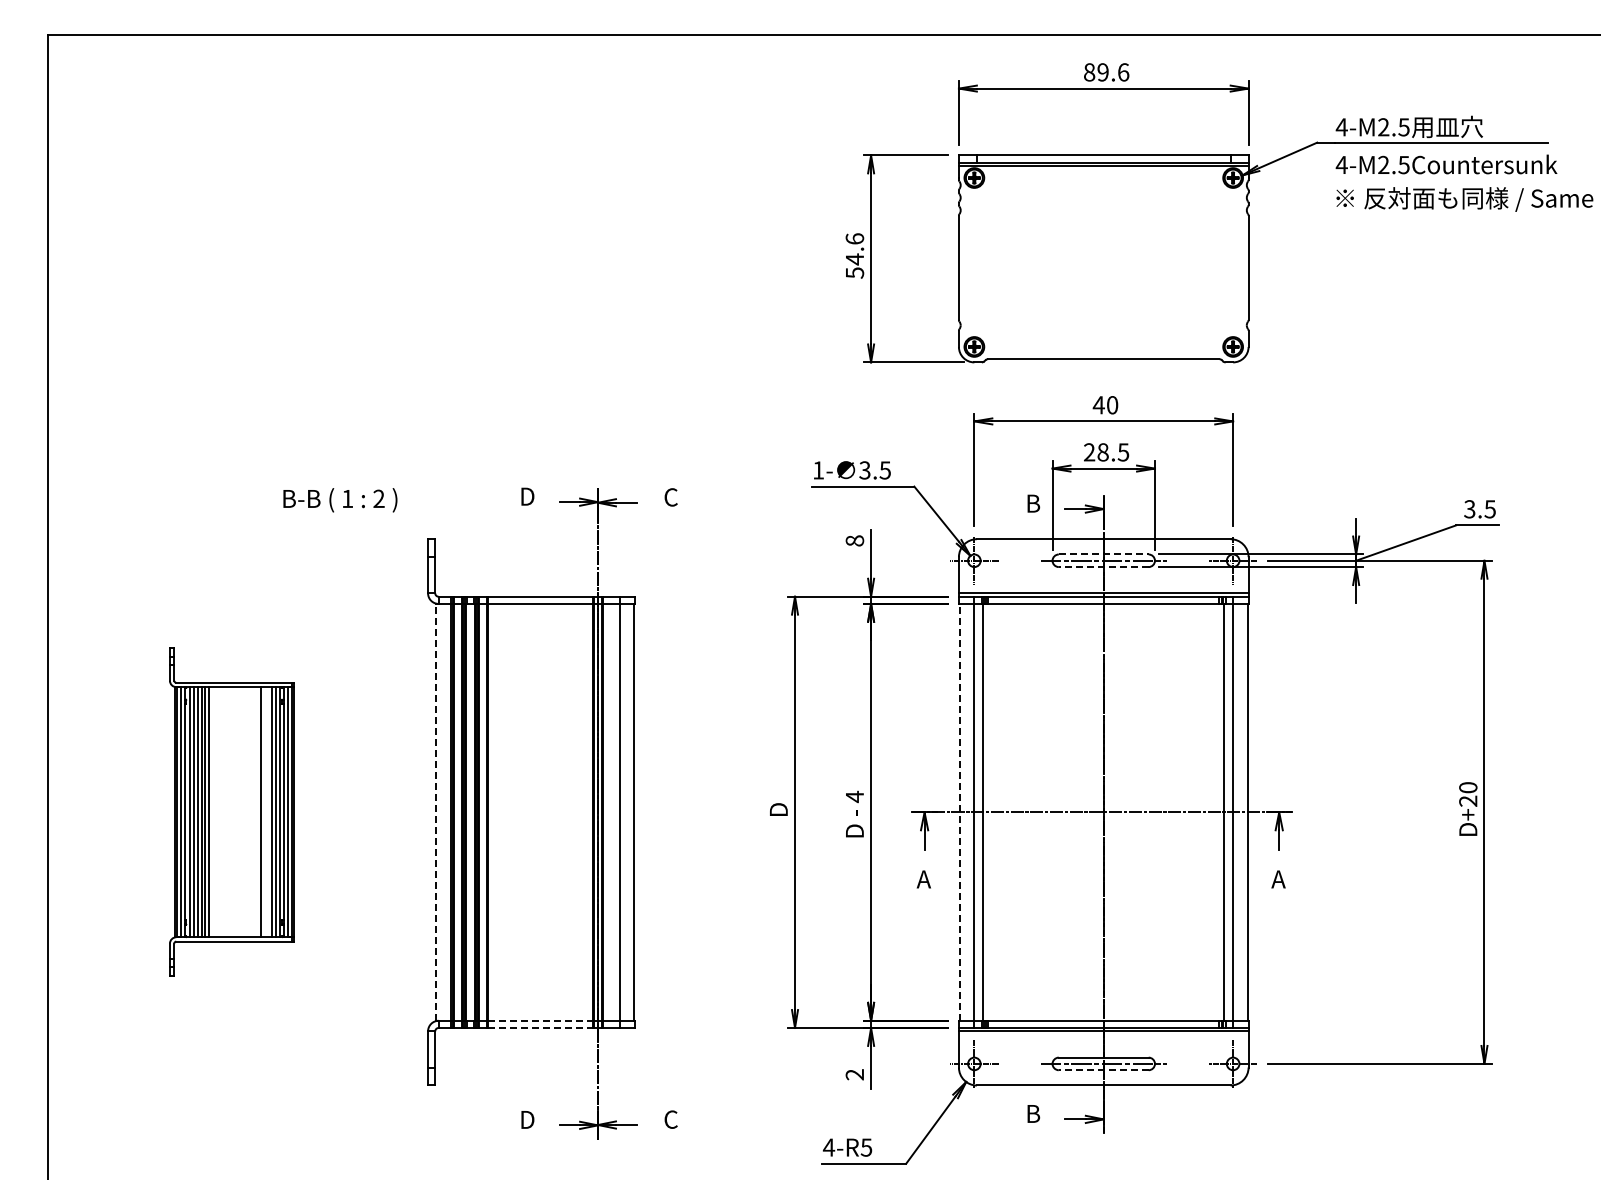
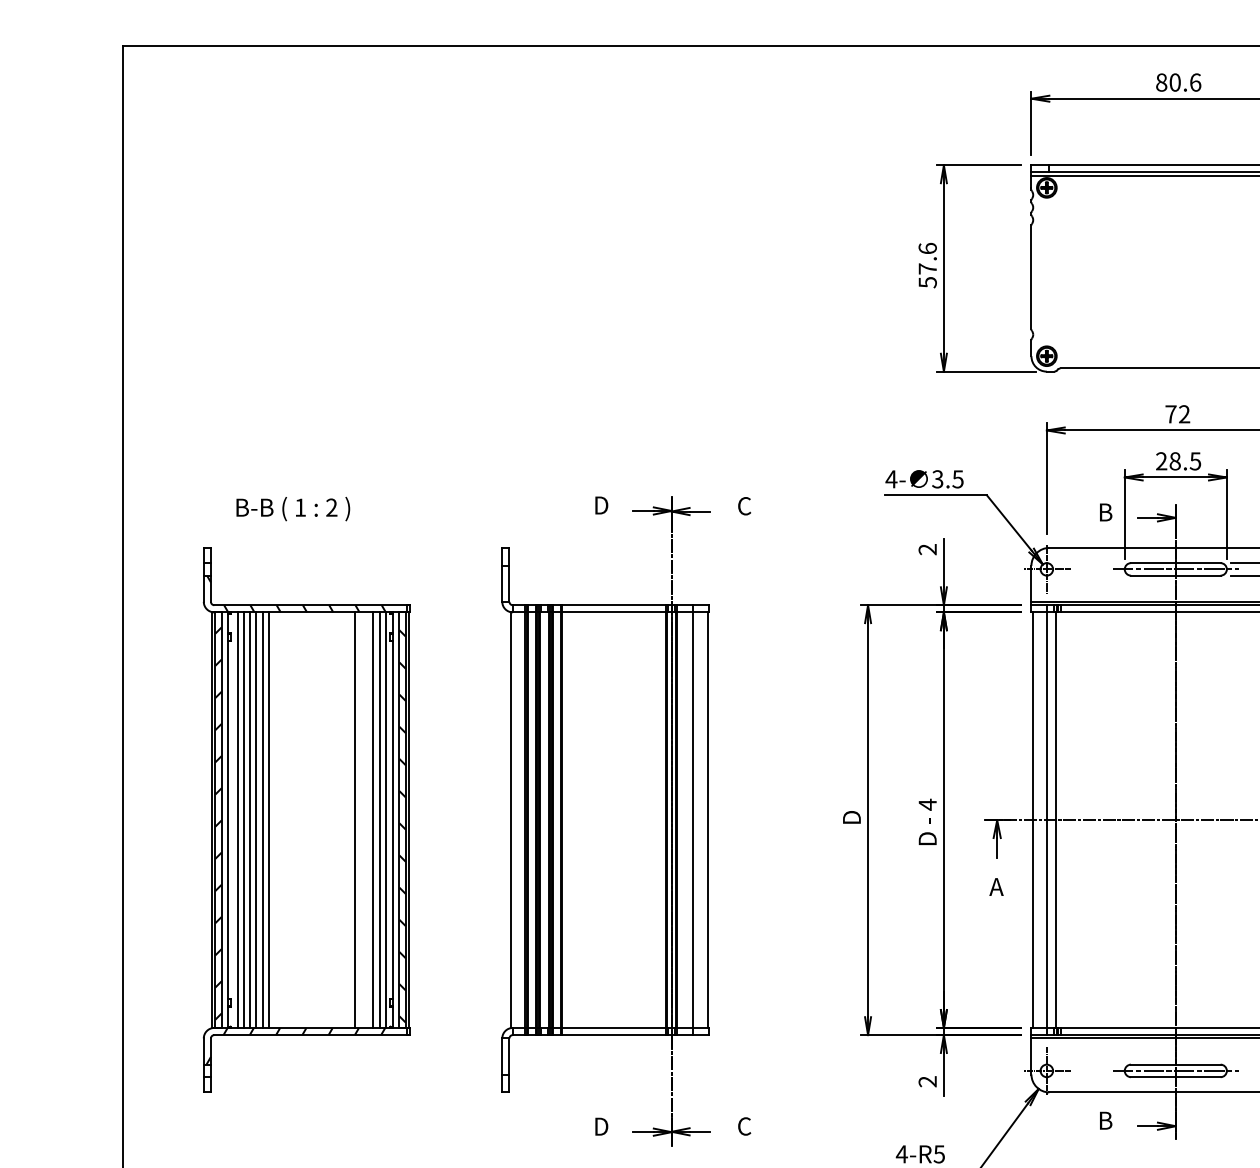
text: (1102, 72) -> (1174, 82), 89.6 -> 80.6
text: (854, 259) -> (927, 269), 54.6 -> 57.6
text: (1105, 405) -> (1177, 414), 40 -> 72
text: (818, 470) -> (891, 479), 1- -> 4-
text: (340, 500) -> (293, 509), moved
text: (854, 540) -> (927, 549), 8 -> 2
line: (1103, 554) -> (1175, 563), dashed -> solid
line: (1103, 567) -> (1175, 576), dashed -> solid
part: (231, 811) -> (306, 819), size x1.67
line: (436, 811) -> (510, 819), dashed -> solid
line: (960, 811) -> (1033, 819), dashed -> solid
line: (541, 1020) -> (615, 1027), dashed -> solid
line: (541, 1027) -> (615, 1034), dashed -> solid
line: (1103, 1070) -> (1175, 1077), dashed -> solid

